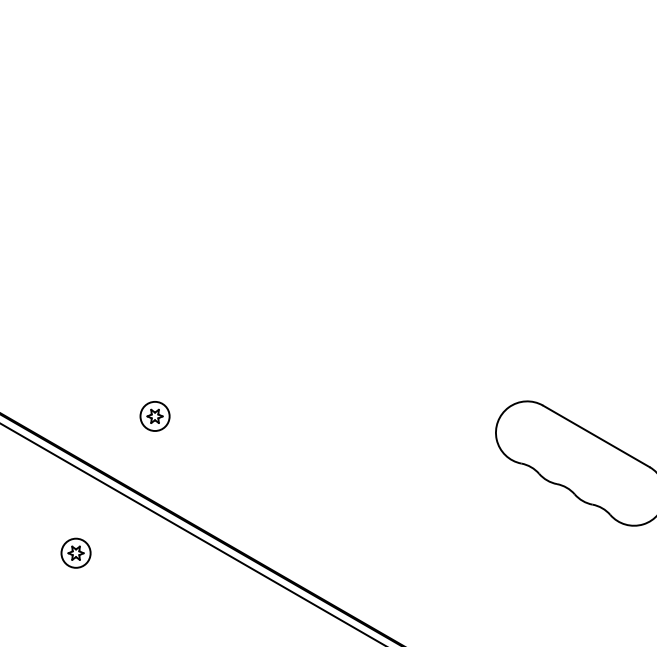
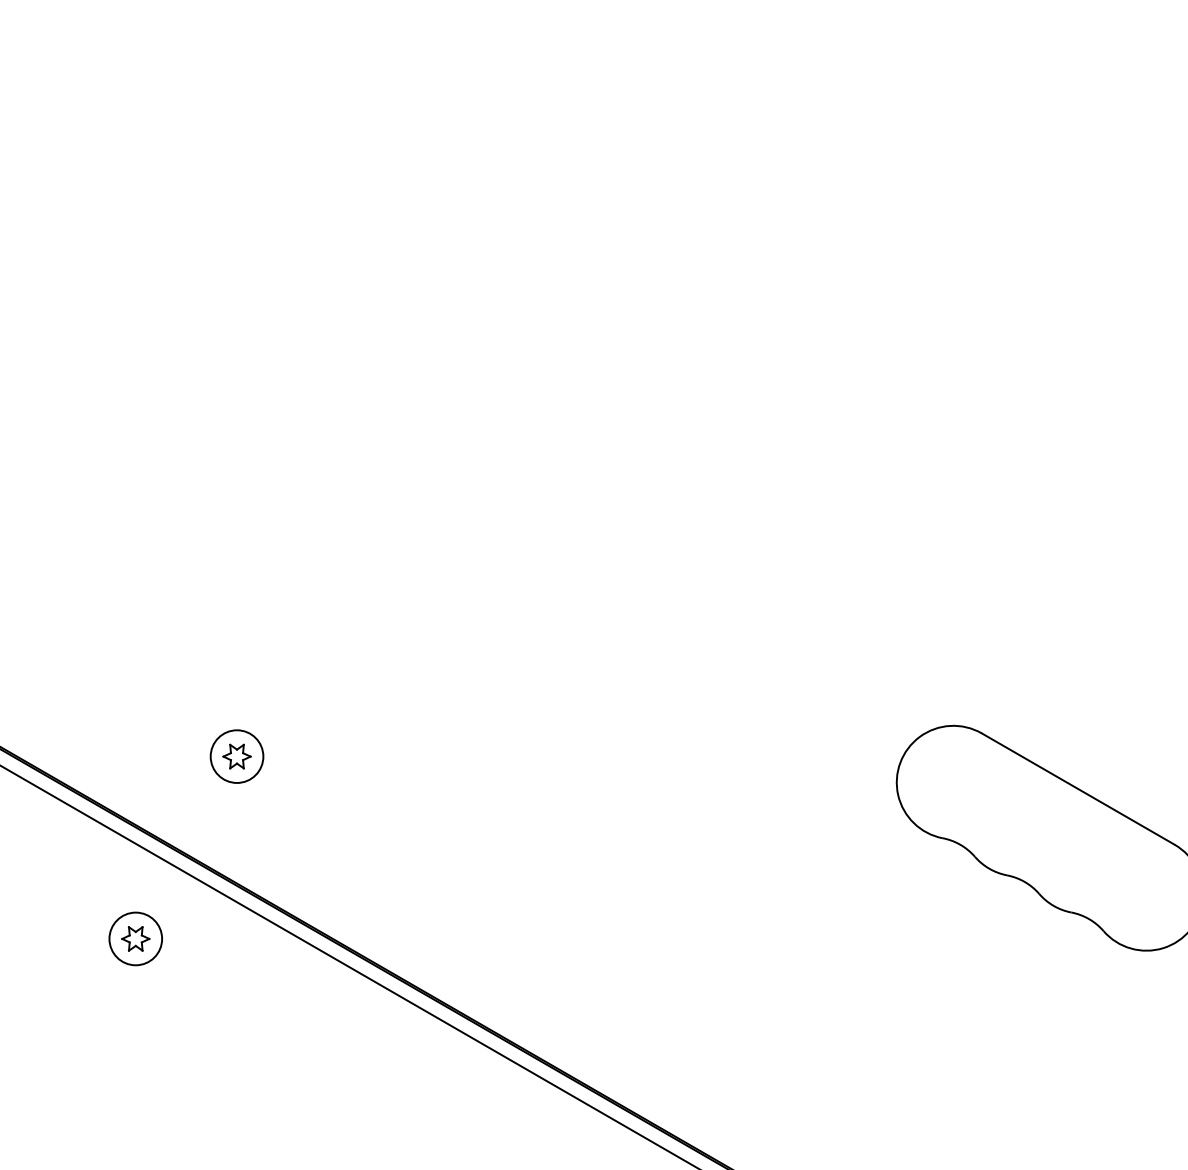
part: (154, 416) -> (236, 756), moved
part: (75, 552) -> (134, 937), moved

